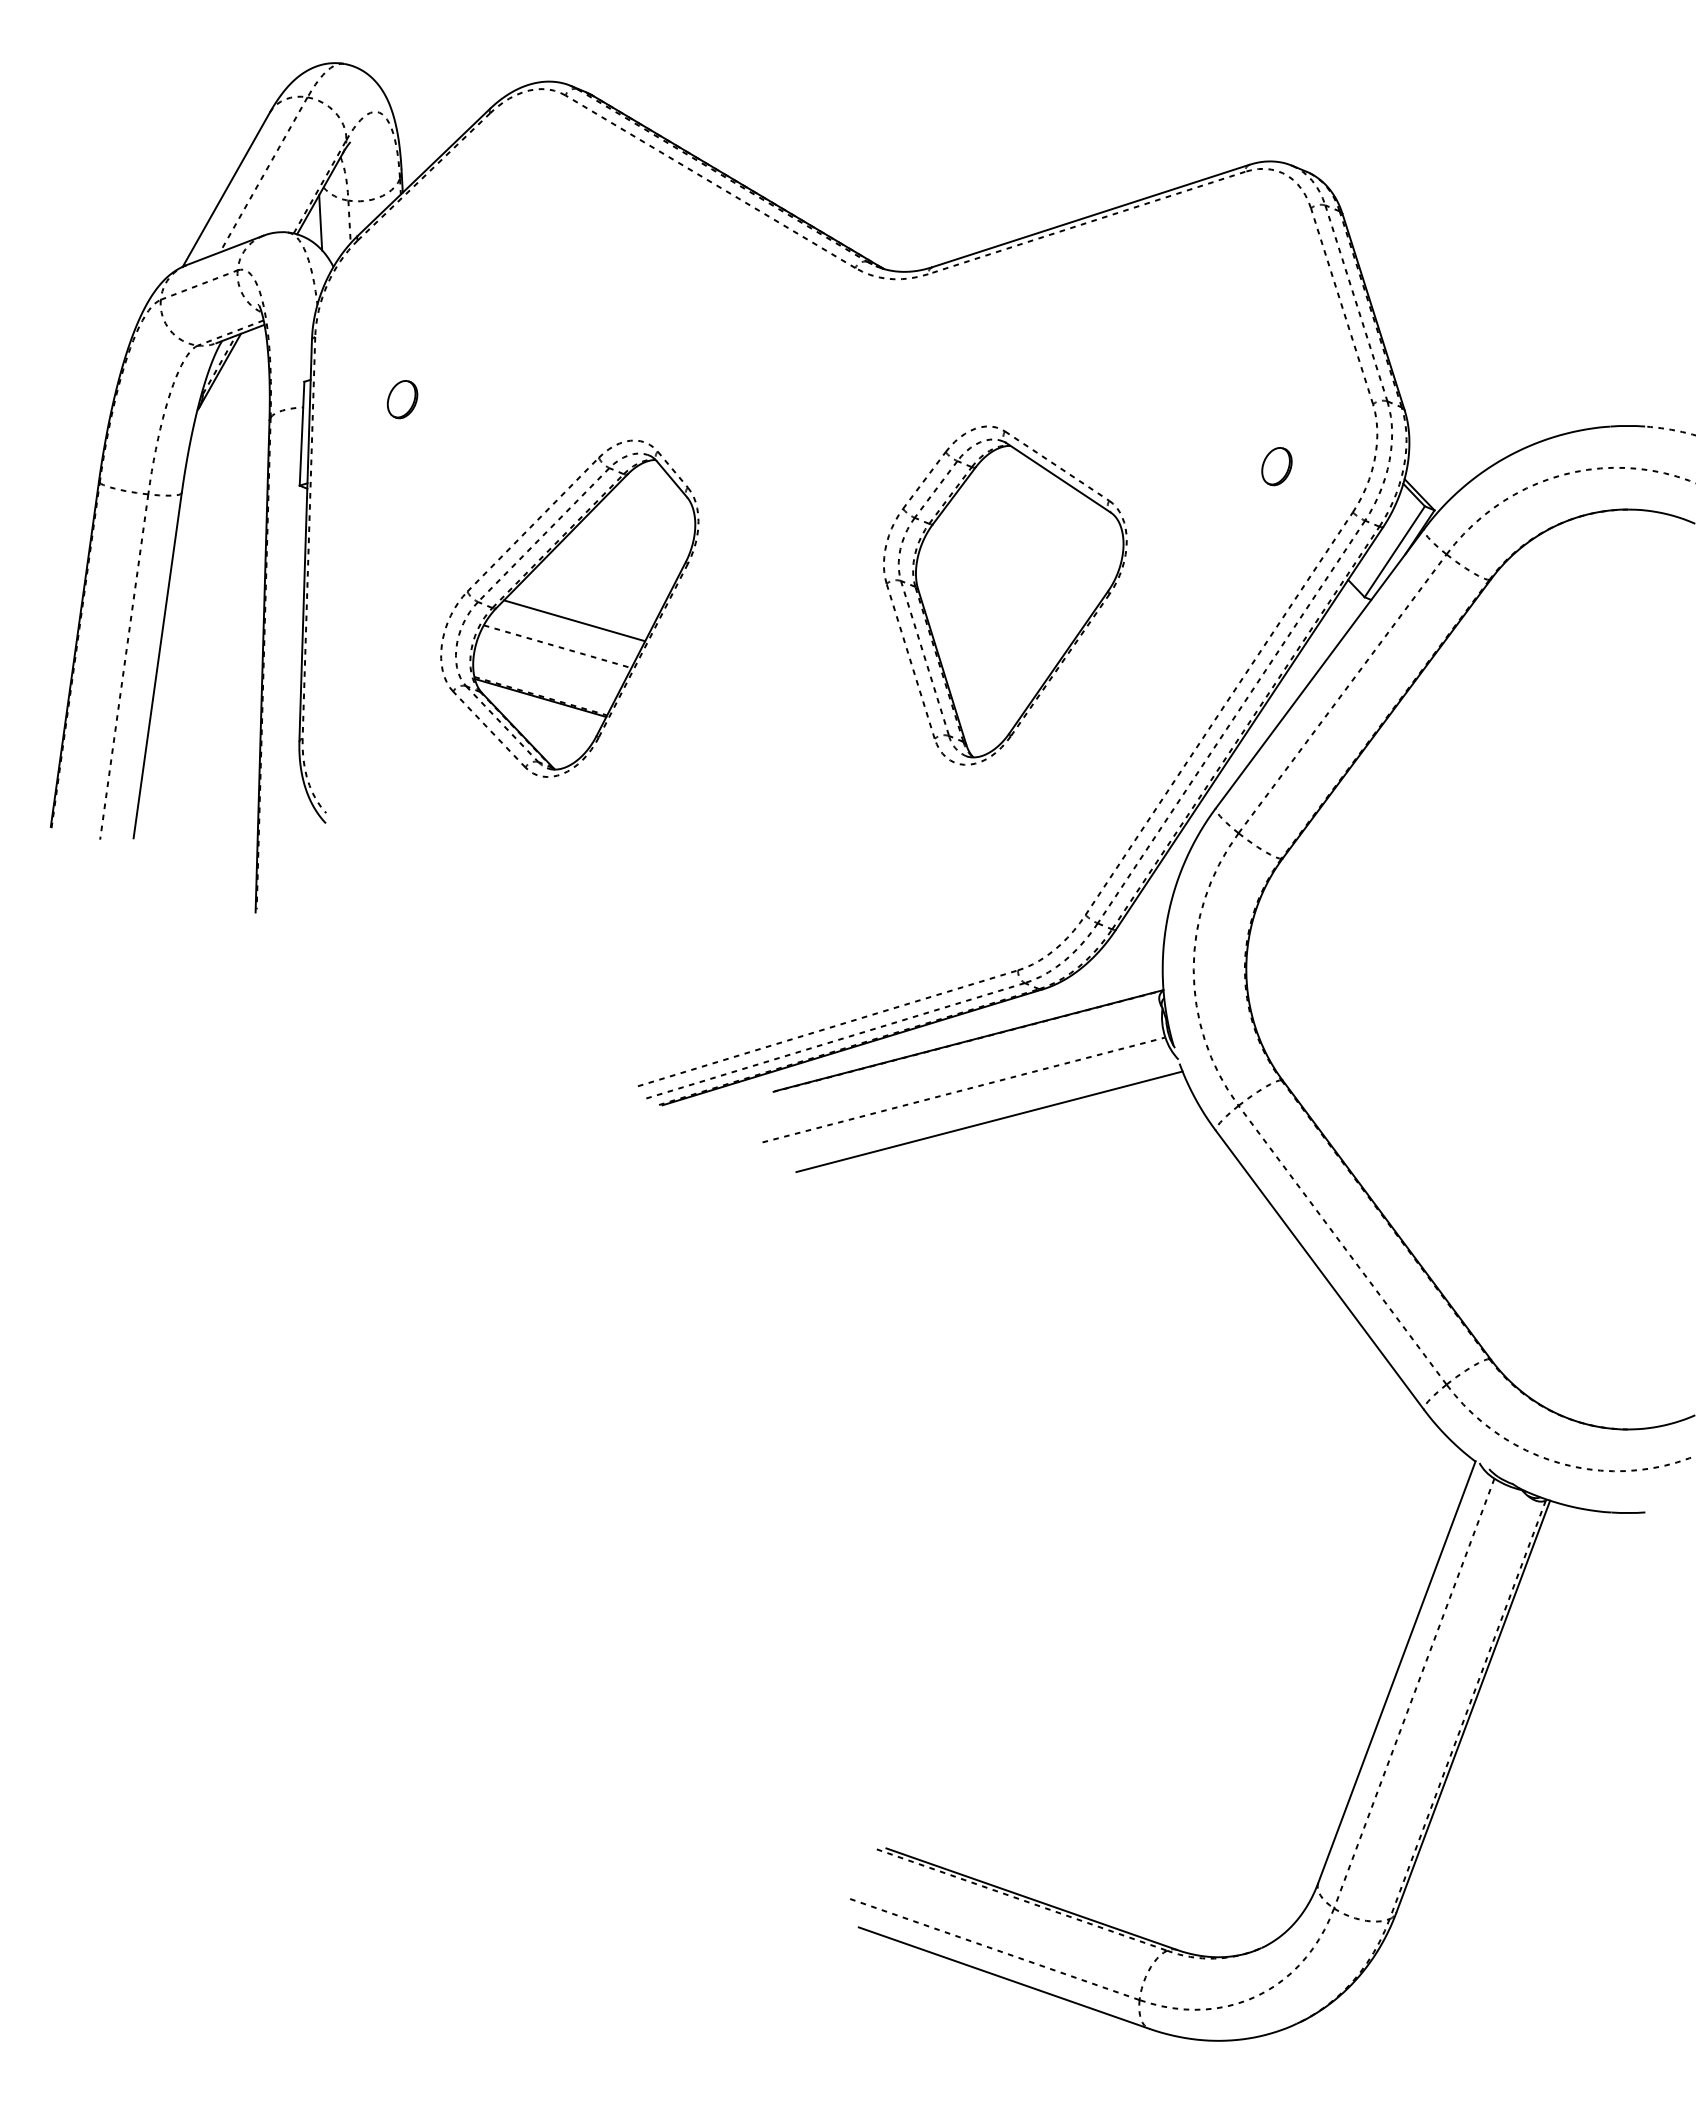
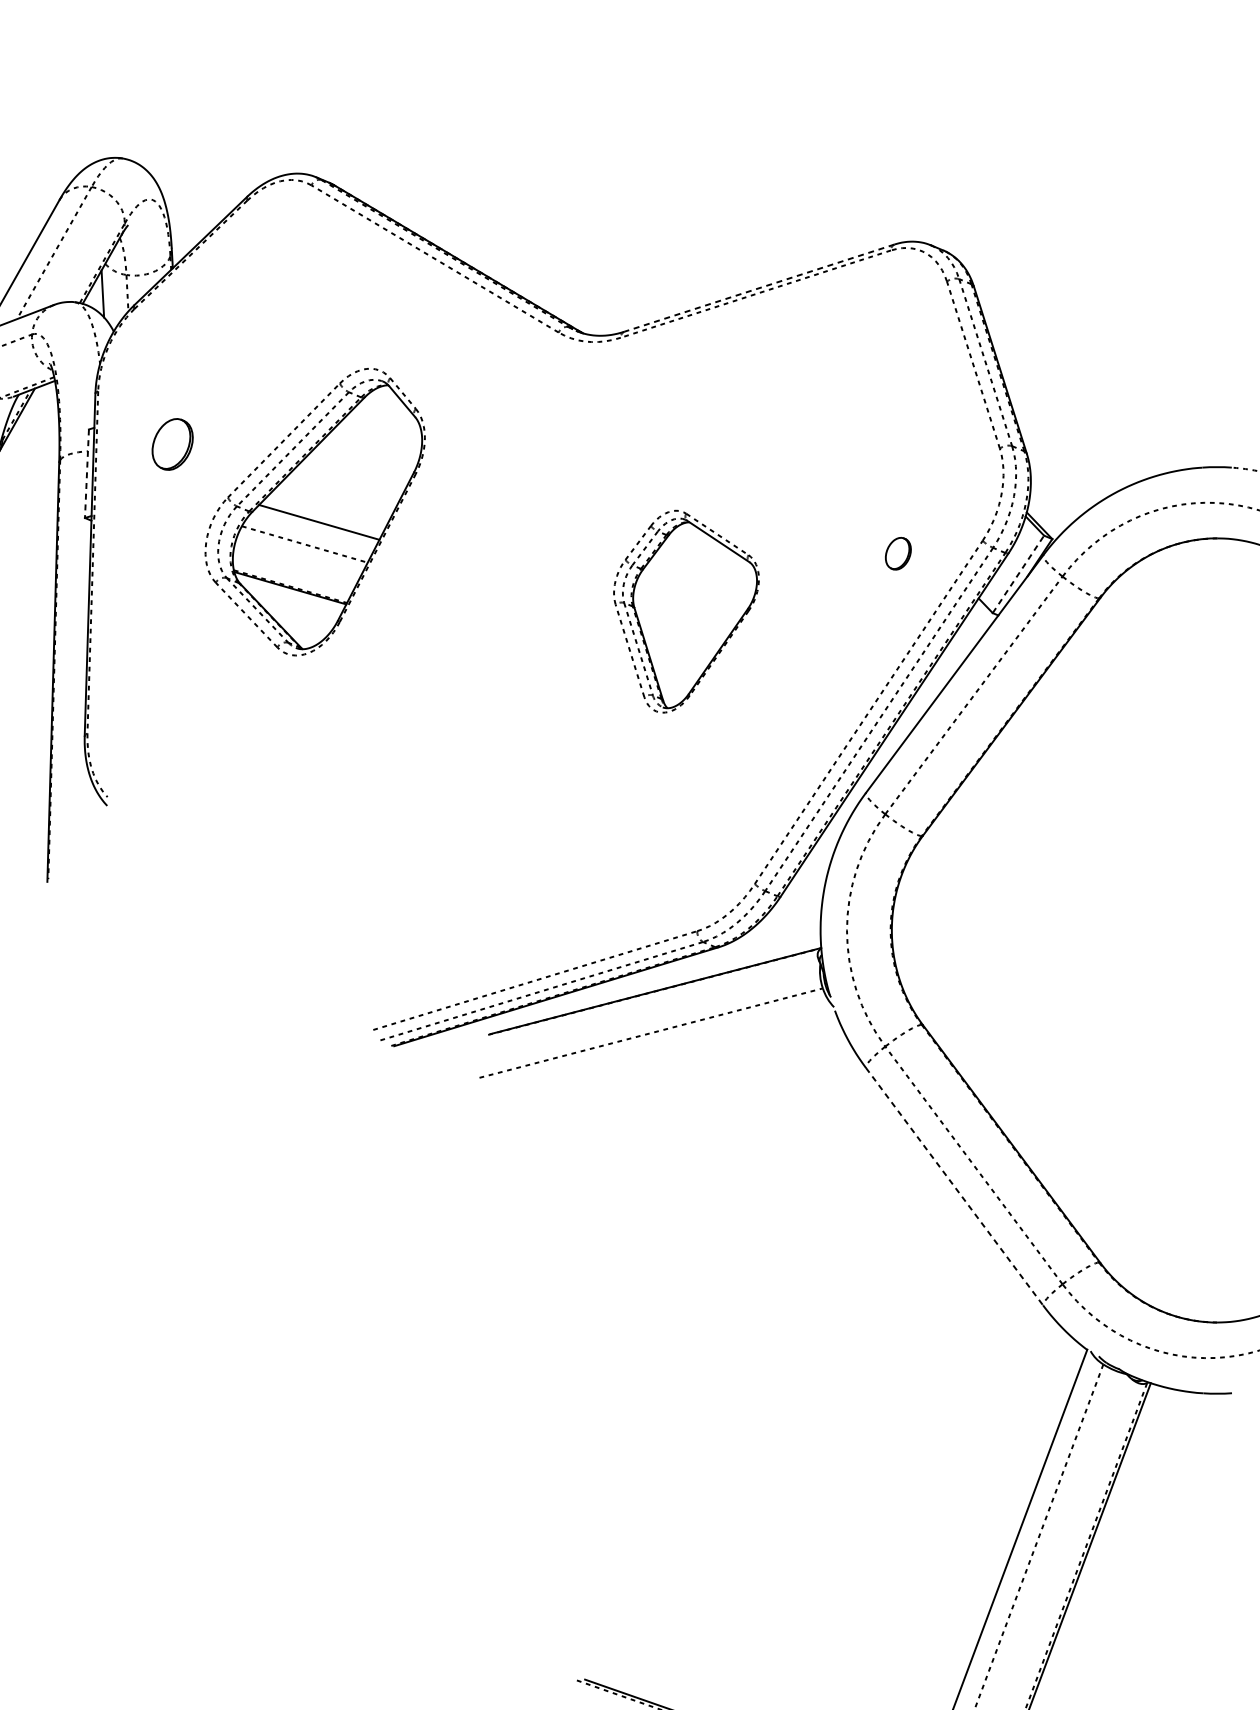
line: (1090, 216) -> (759, 288), solid -> dashed
part: (402, 399) -> (172, 444), size x1.6
line: (302, 433) -> (87, 473), solid -> dashed
part: (1276, 466) -> (897, 553), moved
line: (1394, 551) -> (1018, 574), solid -> dashed
part: (1005, 595) -> (686, 611), size x0.7
part: (569, 608) -> (314, 511), moved
line: (989, 1121) -> (672, 1060), removed
line: (1319, 1270) -> (954, 1187), solid -> dashed

